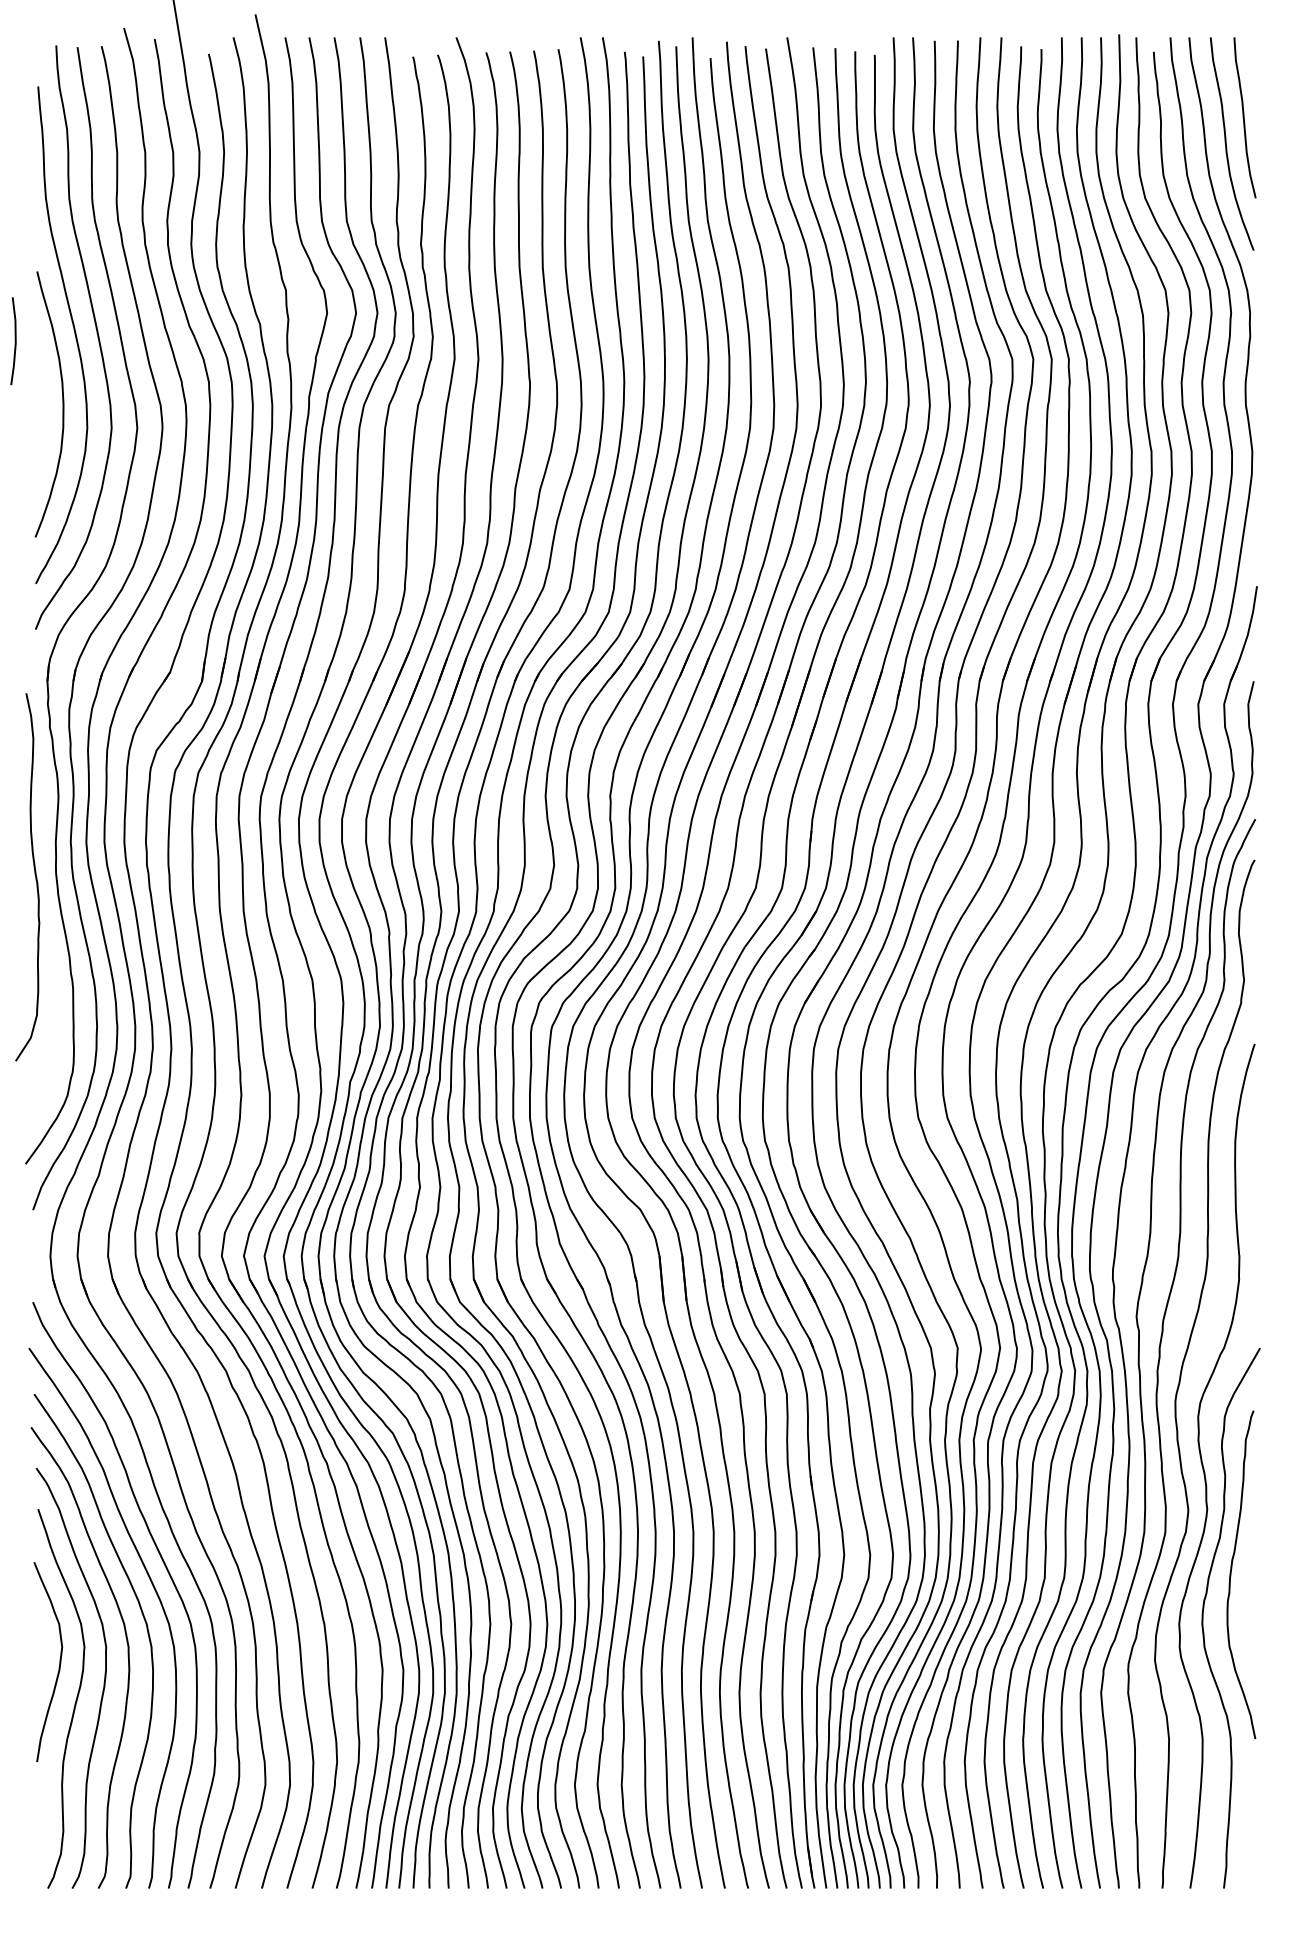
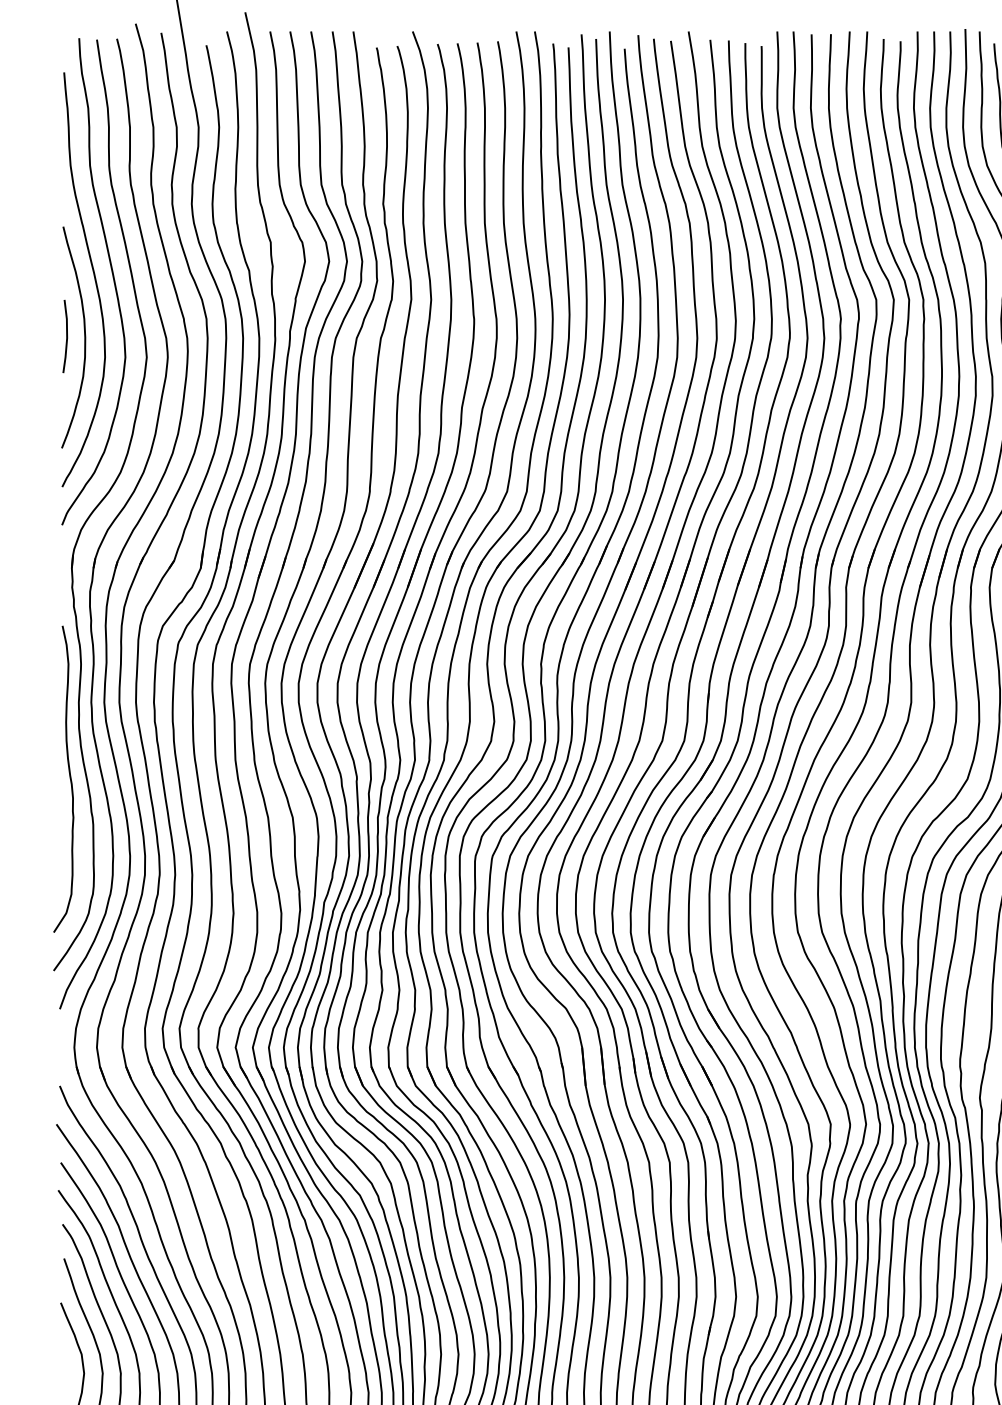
line: (14, 341) -> (66, 336), moved
curve: (34, 874) -> (69, 776), moved

